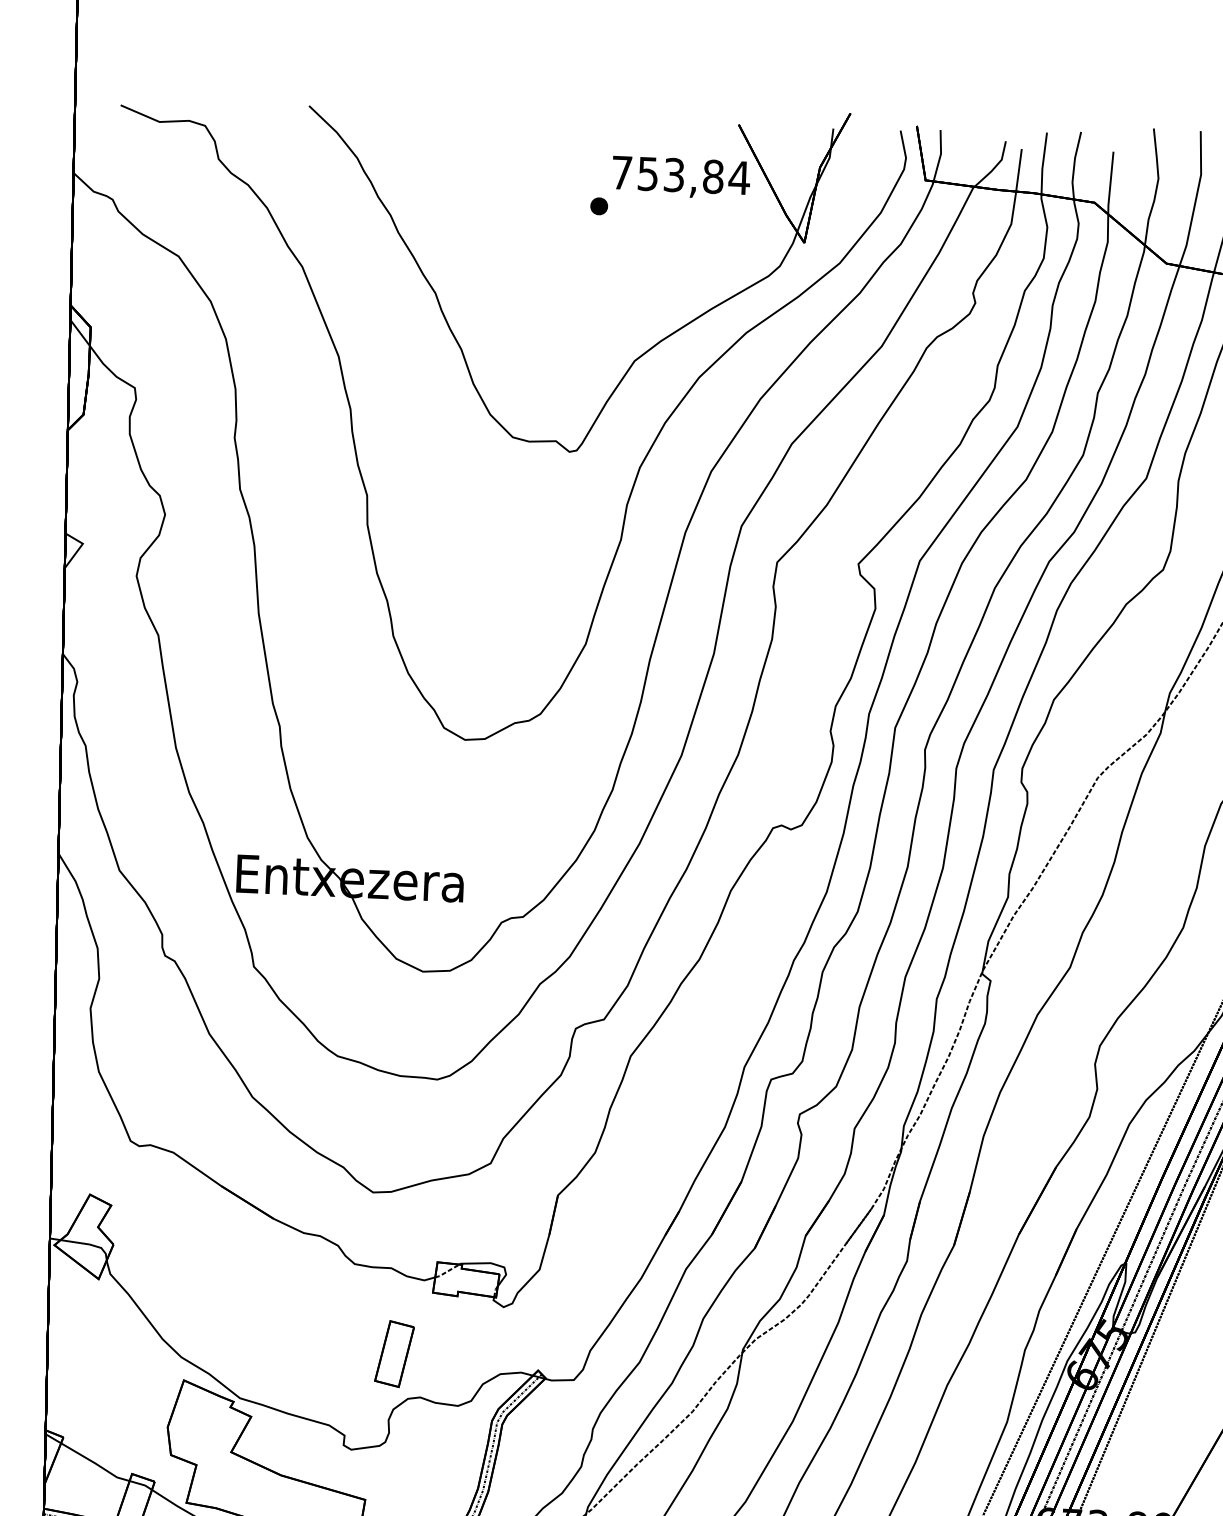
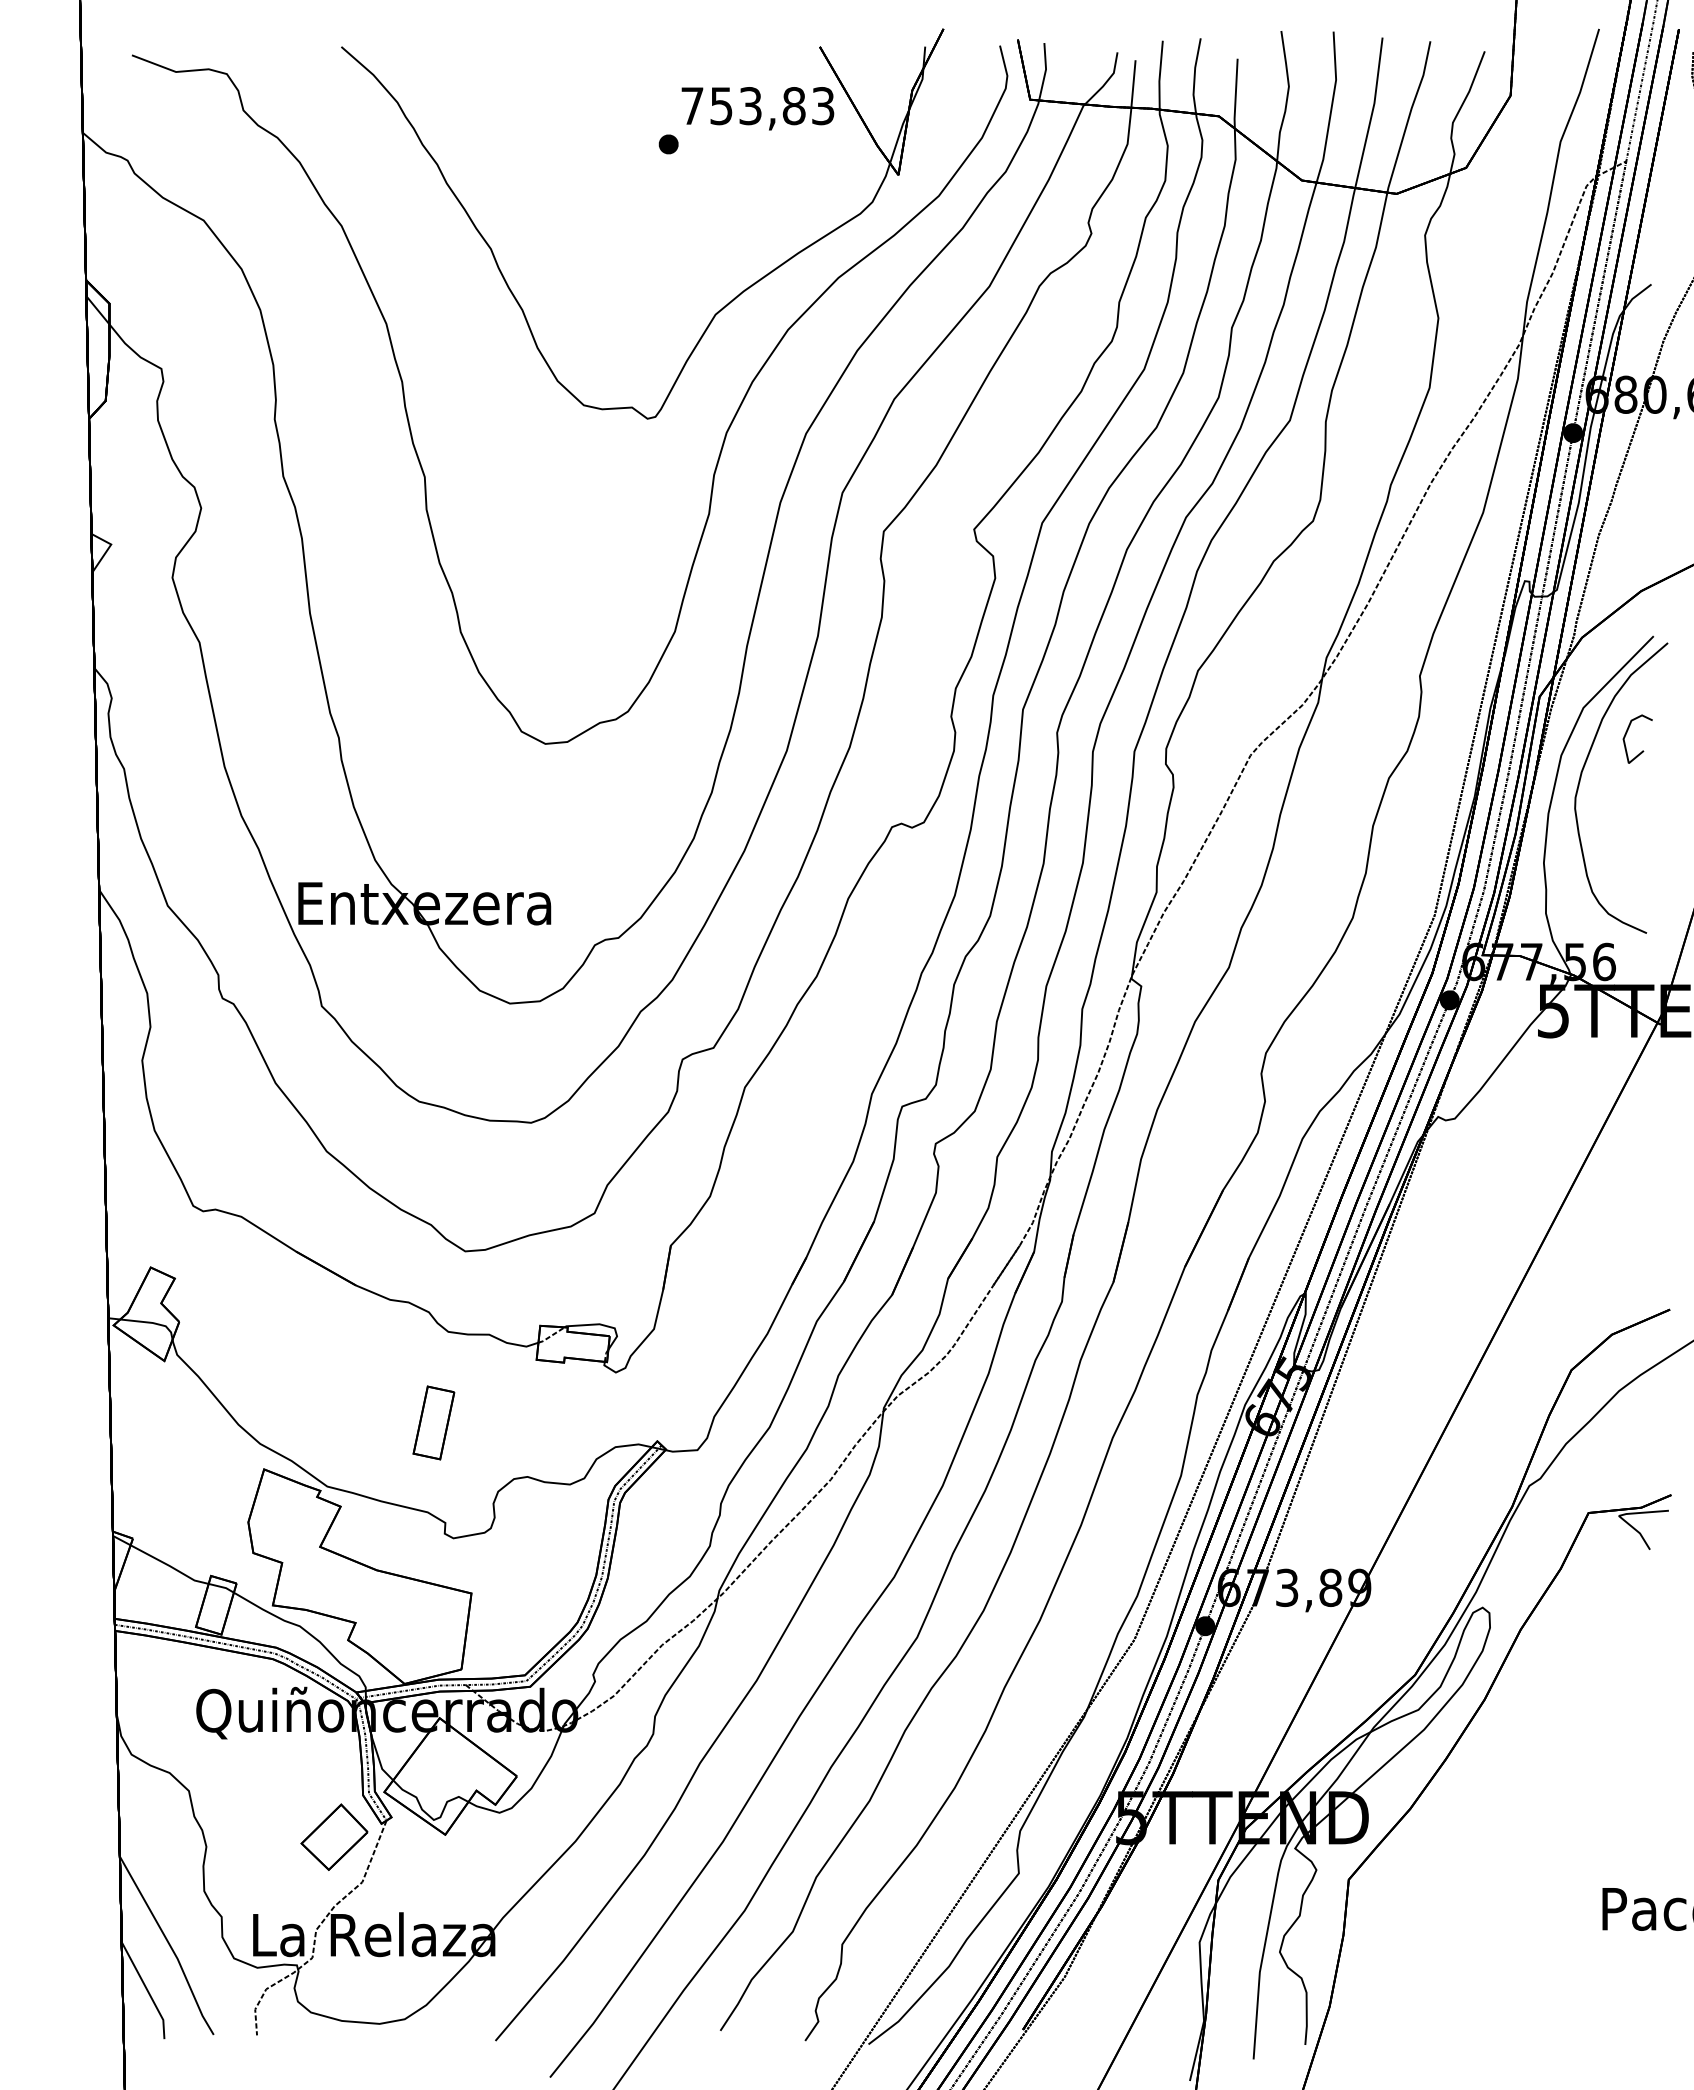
text: (739, 178) -> (823, 106), 753,84 -> 753,83
part: (394, 1353) -> (433, 1422), moved

